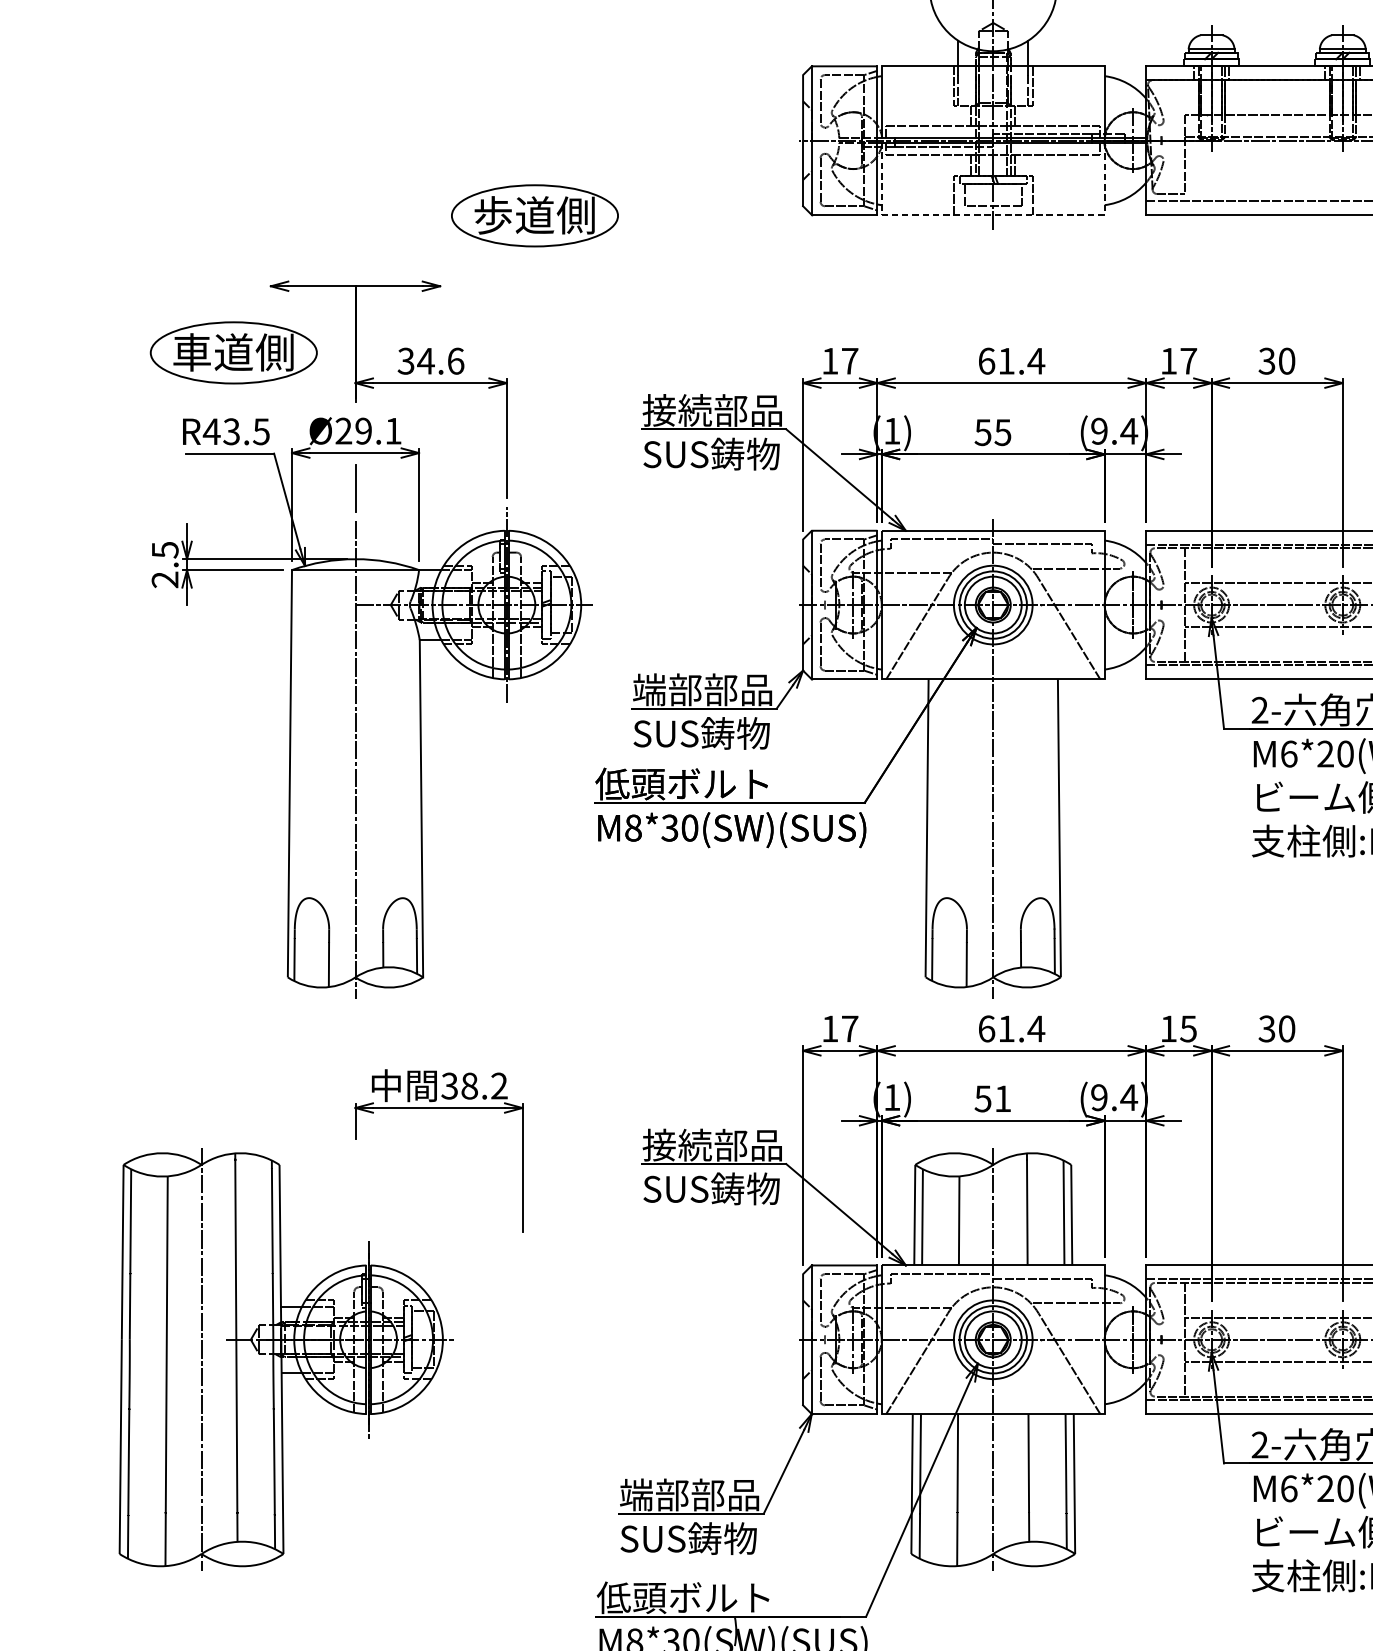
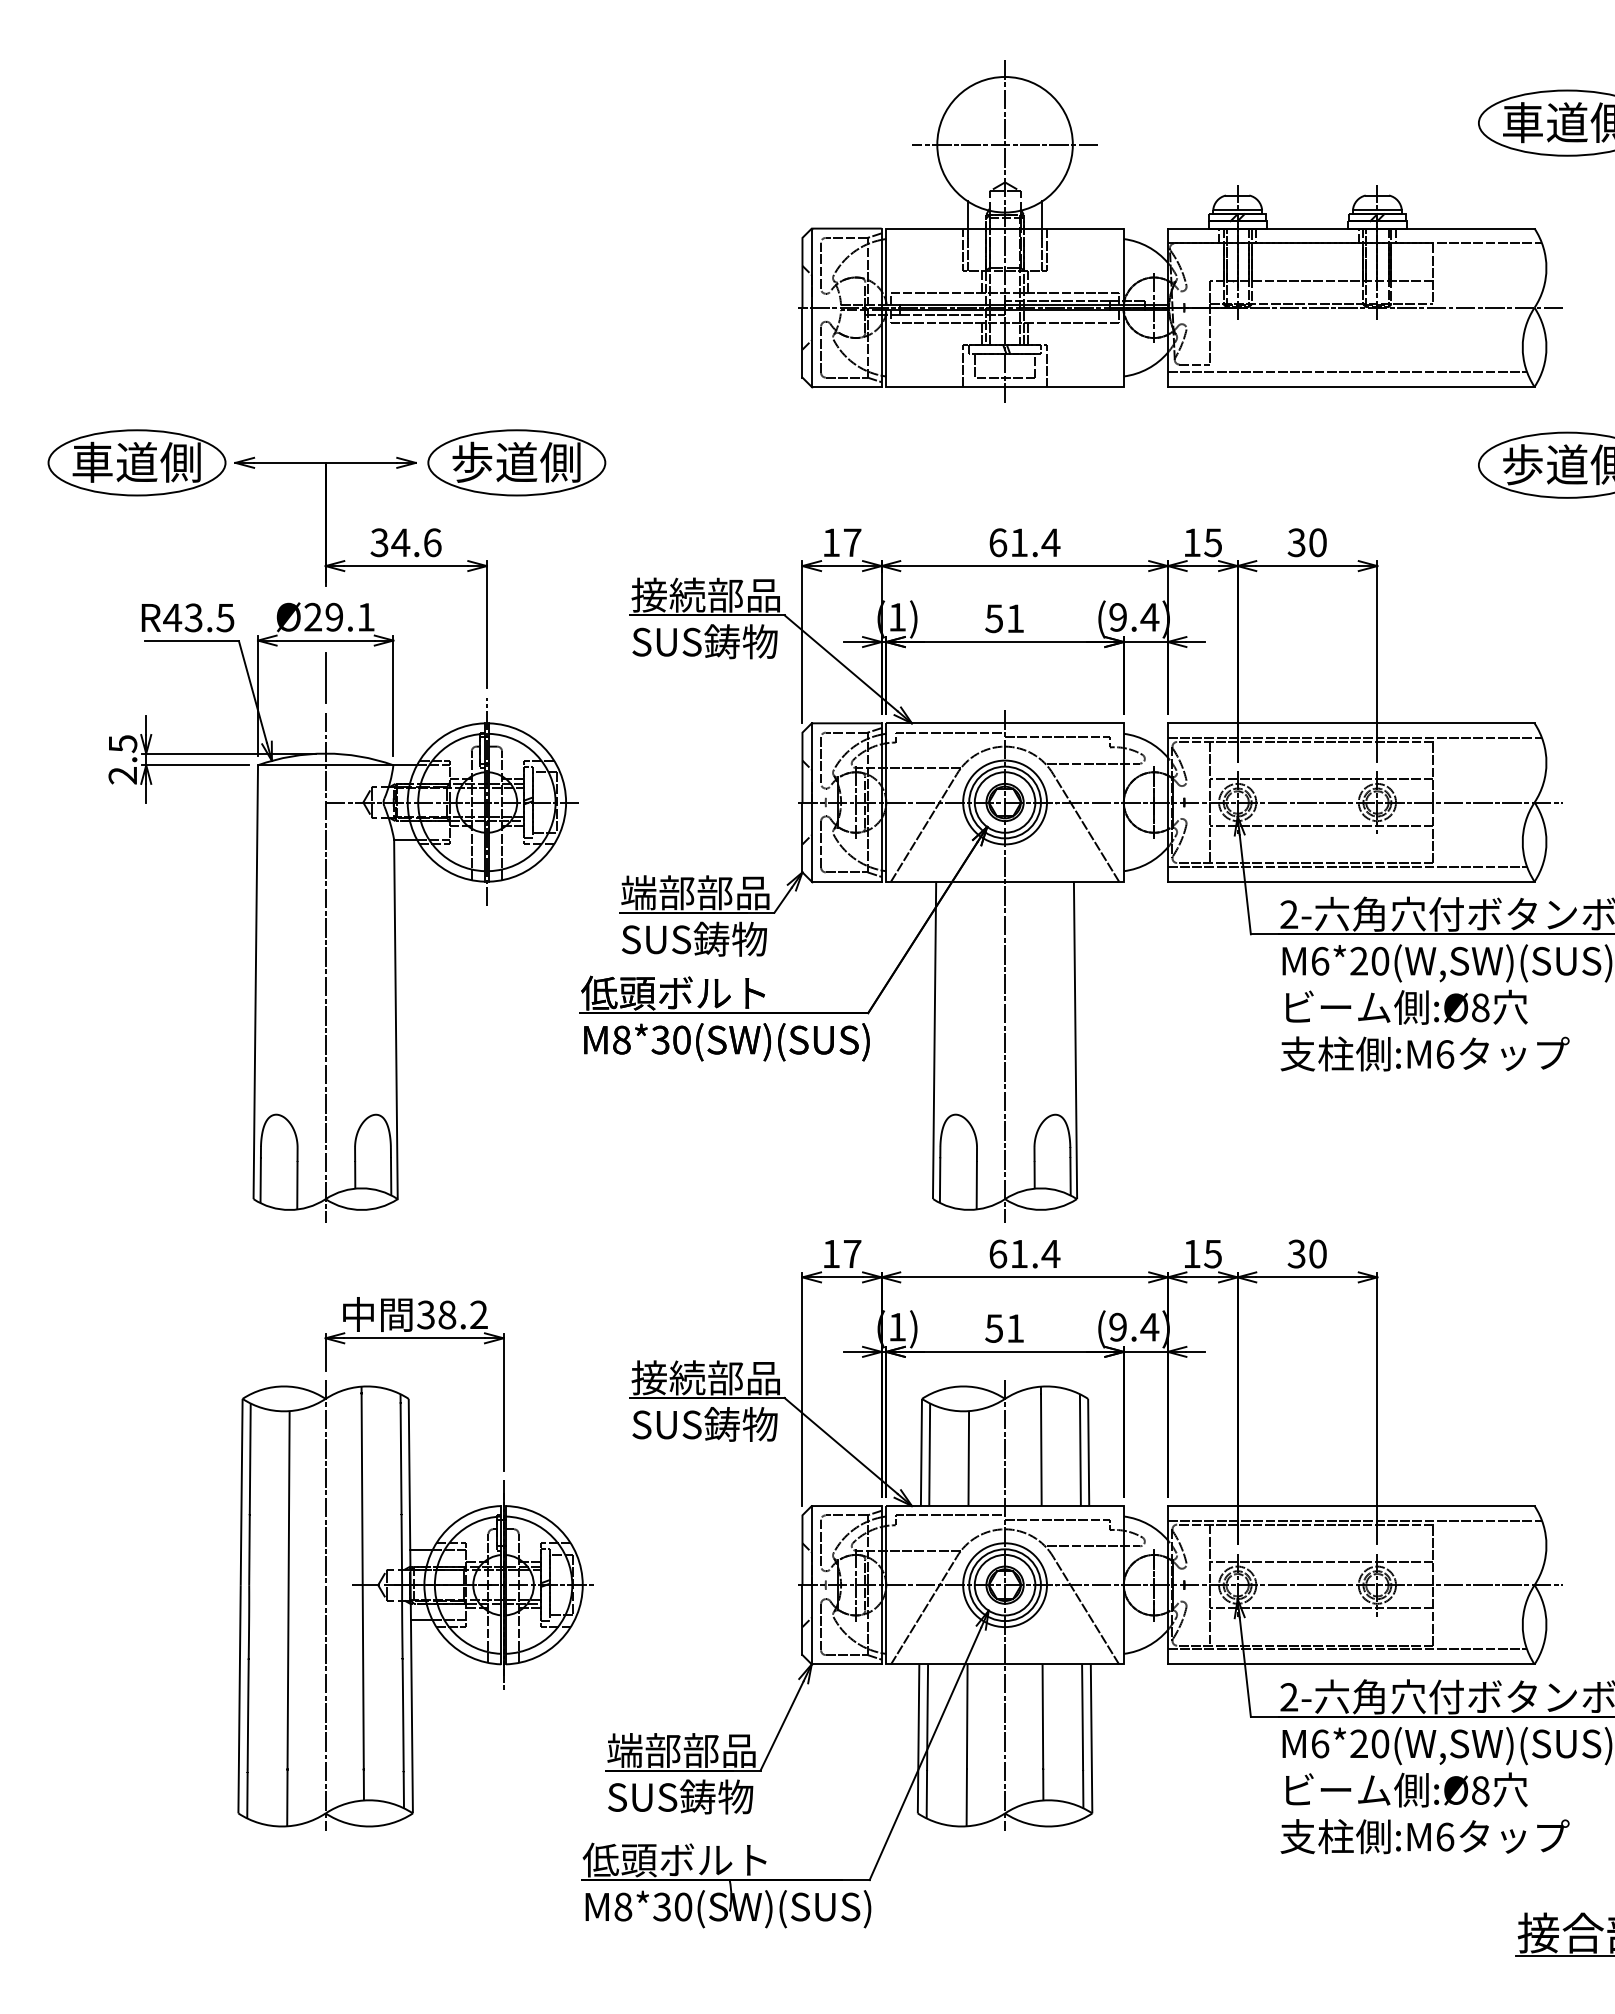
line: (993, 214) -> (1005, 386), dashed -> solid
part: (534, 215) -> (516, 462), moved
part: (233, 352) -> (136, 462), moved
text: (1188, 361) -> (1213, 542), 17 -> 15
text: (1003, 432) -> (1015, 618), 55 -> 51
part: (285, 1358) -> (415, 1605), moved

